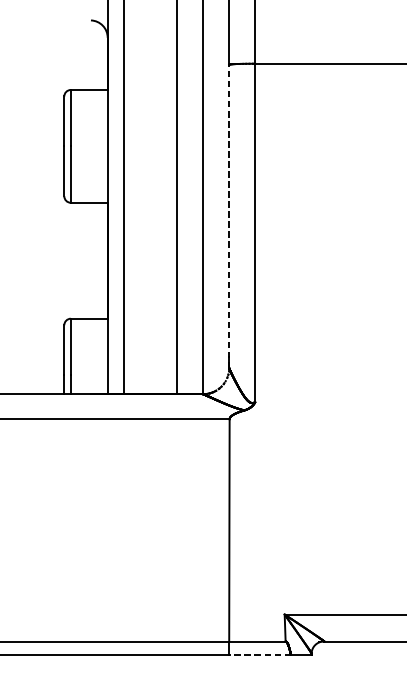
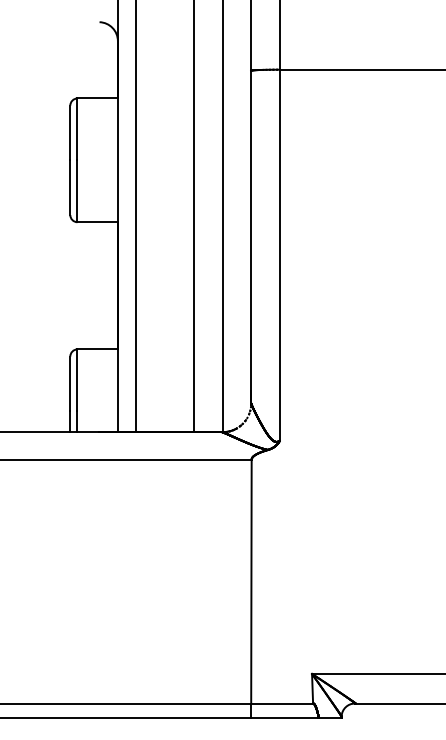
line: (229, 215) -> (251, 236), dashed -> solid
line: (260, 654) -> (285, 717), dashed -> solid

